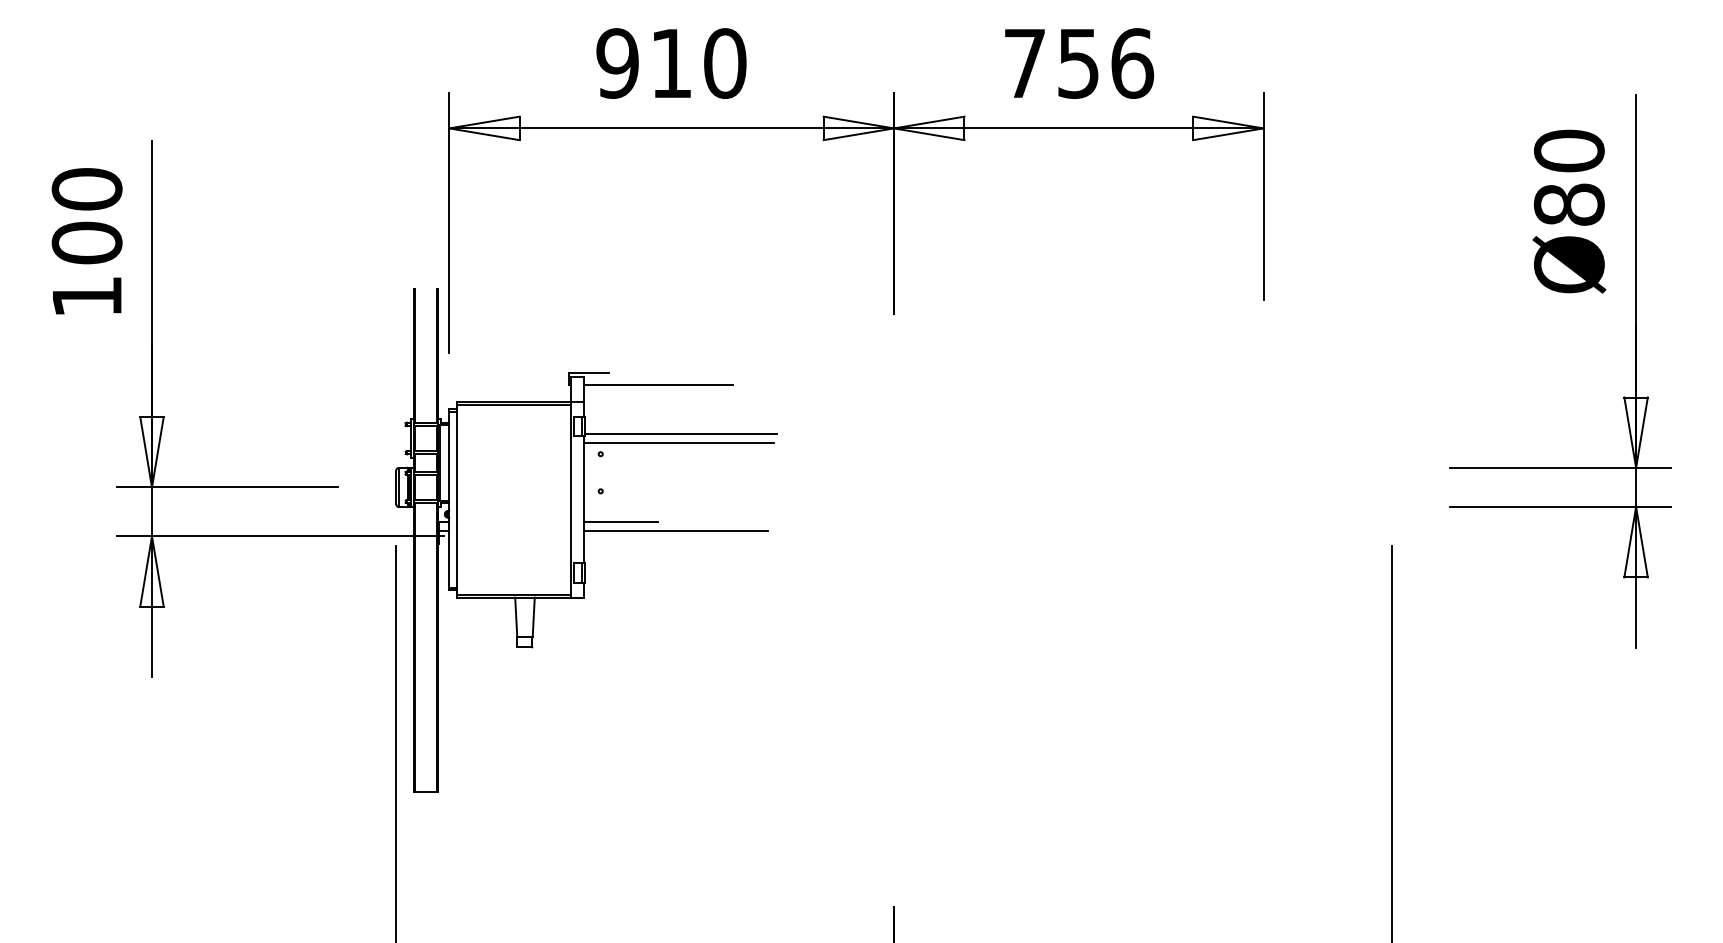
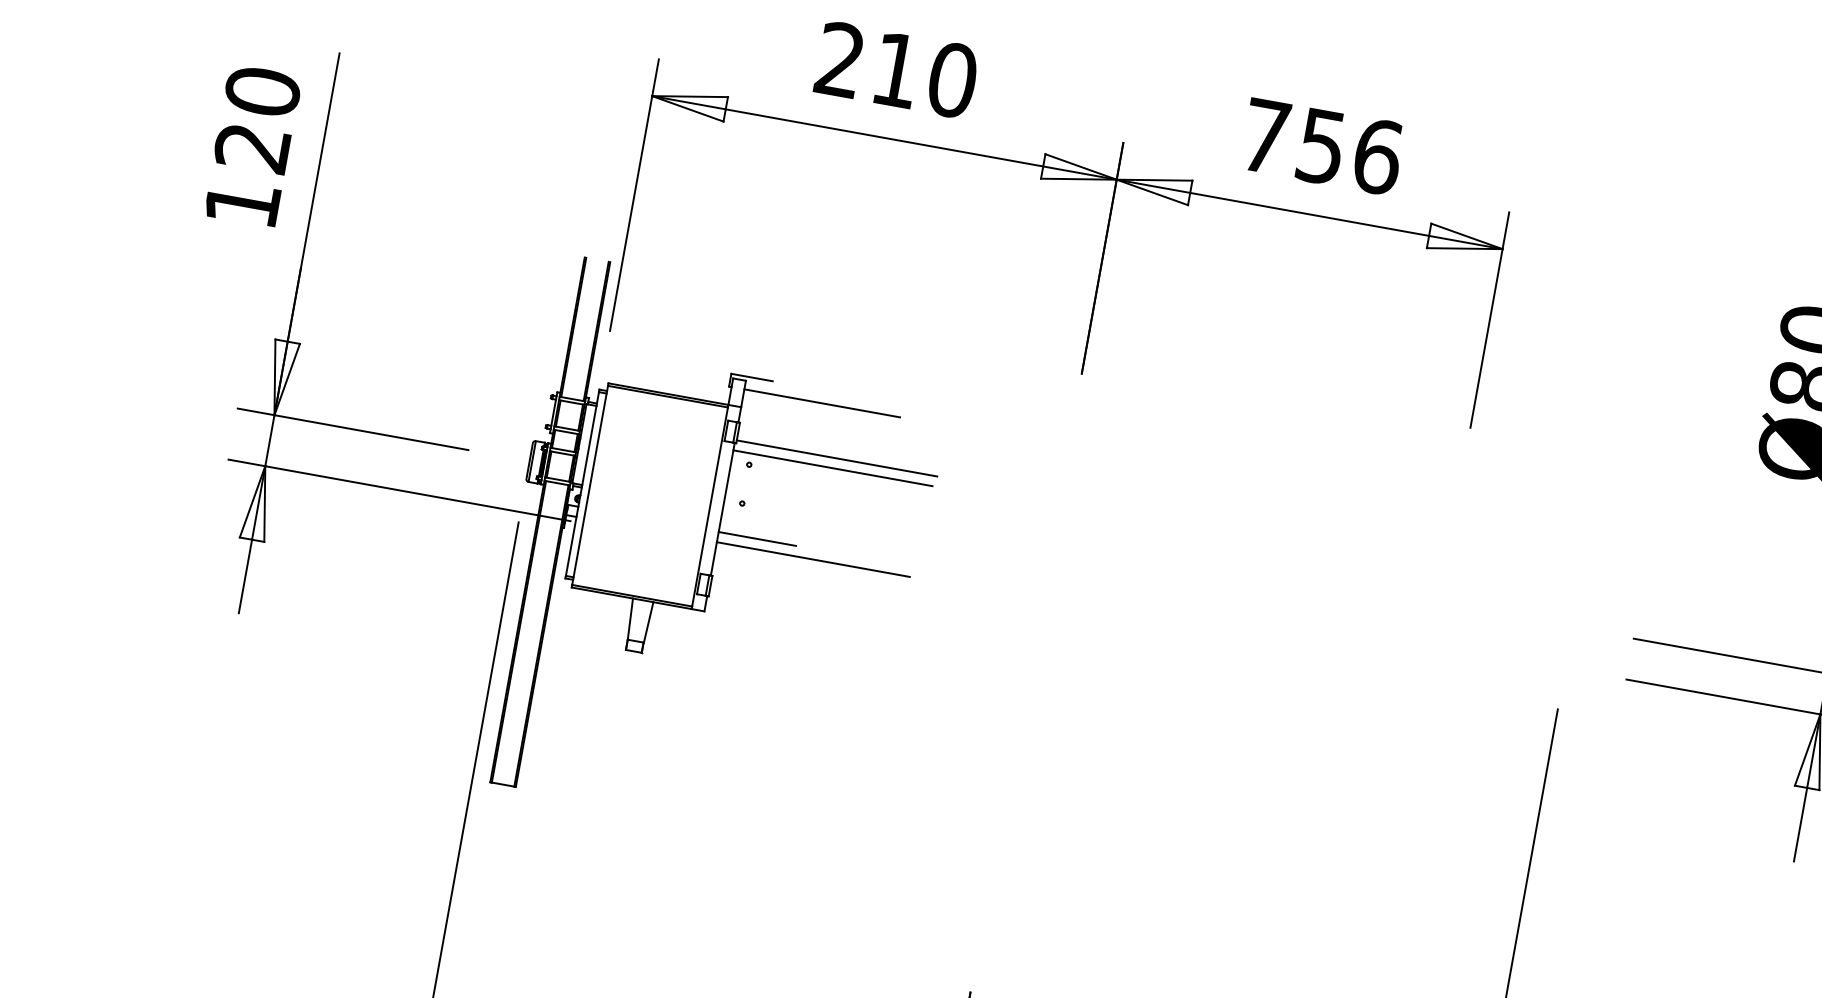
text: (617, 63) -> (840, 59), 910 -> 210
text: (86, 242) -> (252, 147), 100 -> 120

